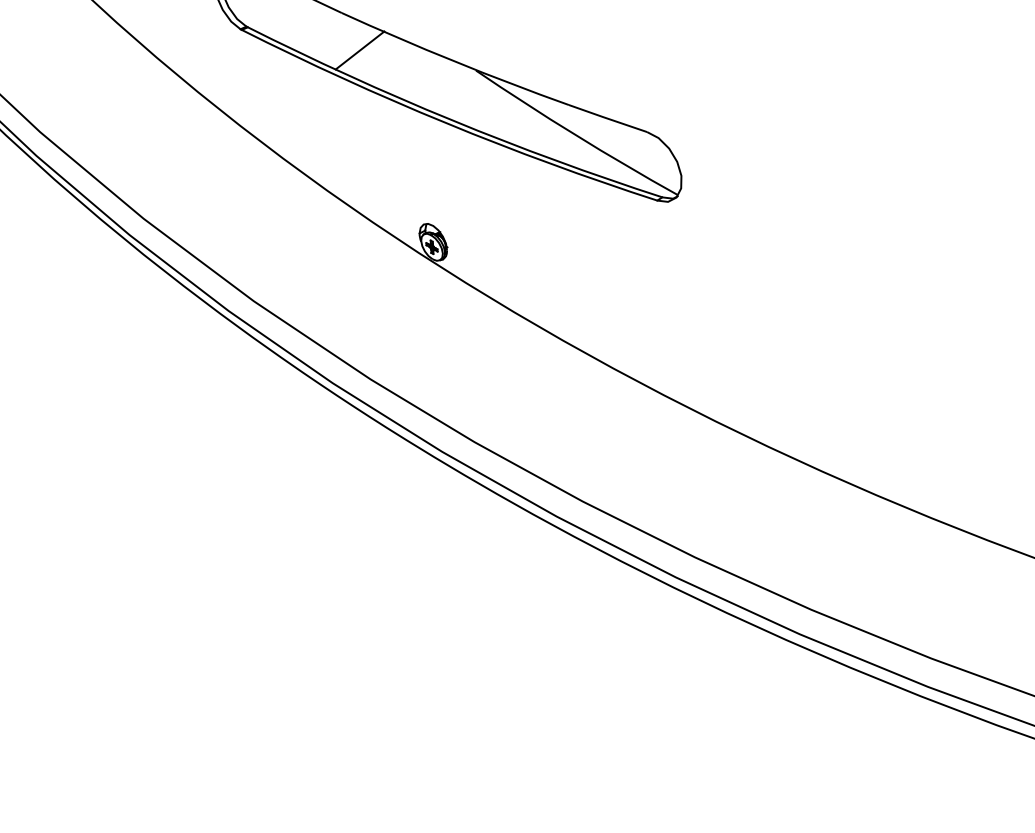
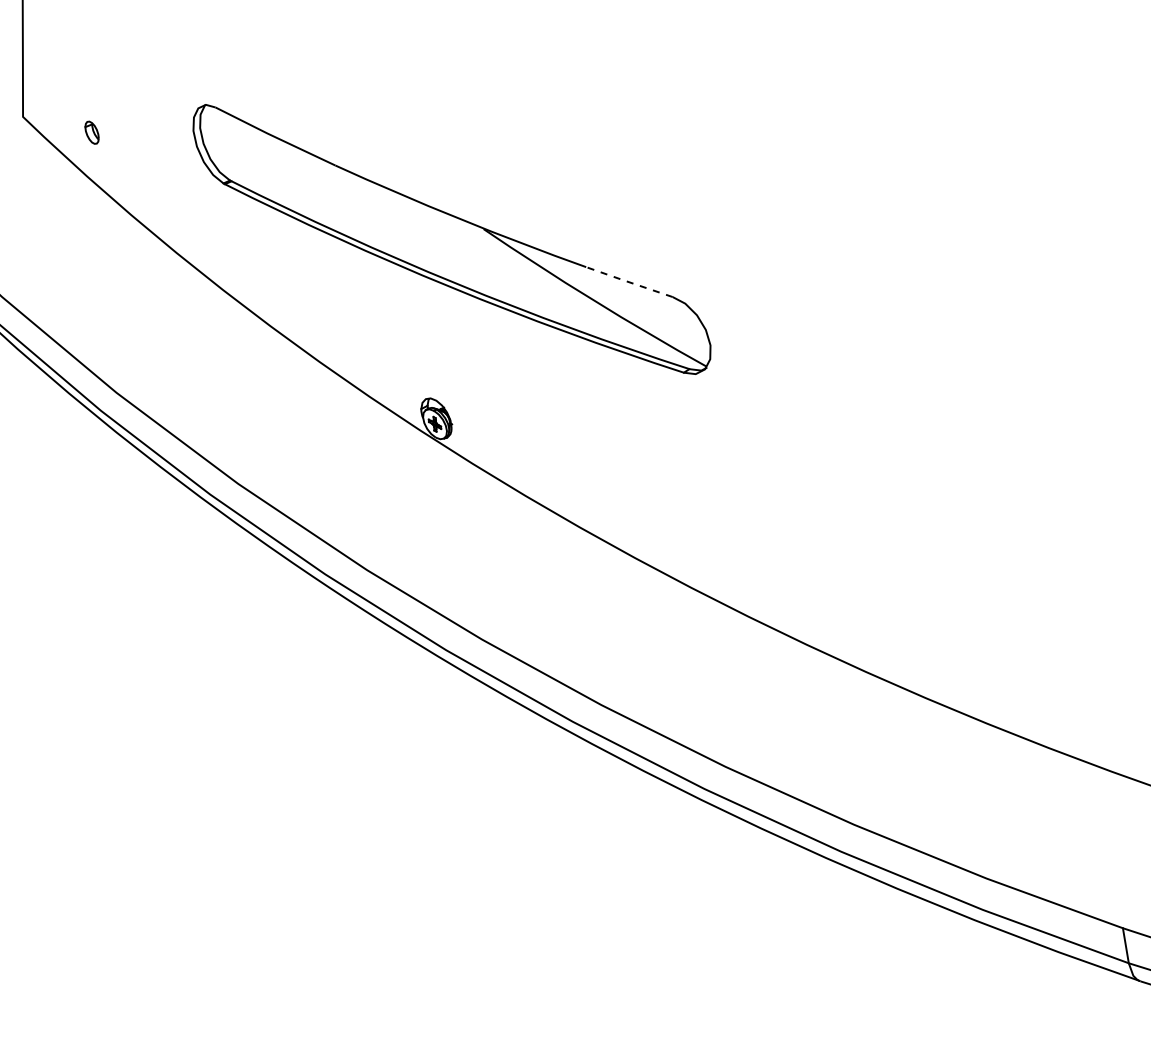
line: (360, 50) -> (355, 206), removed
line: (607, 118) -> (628, 282), solid -> dashed

